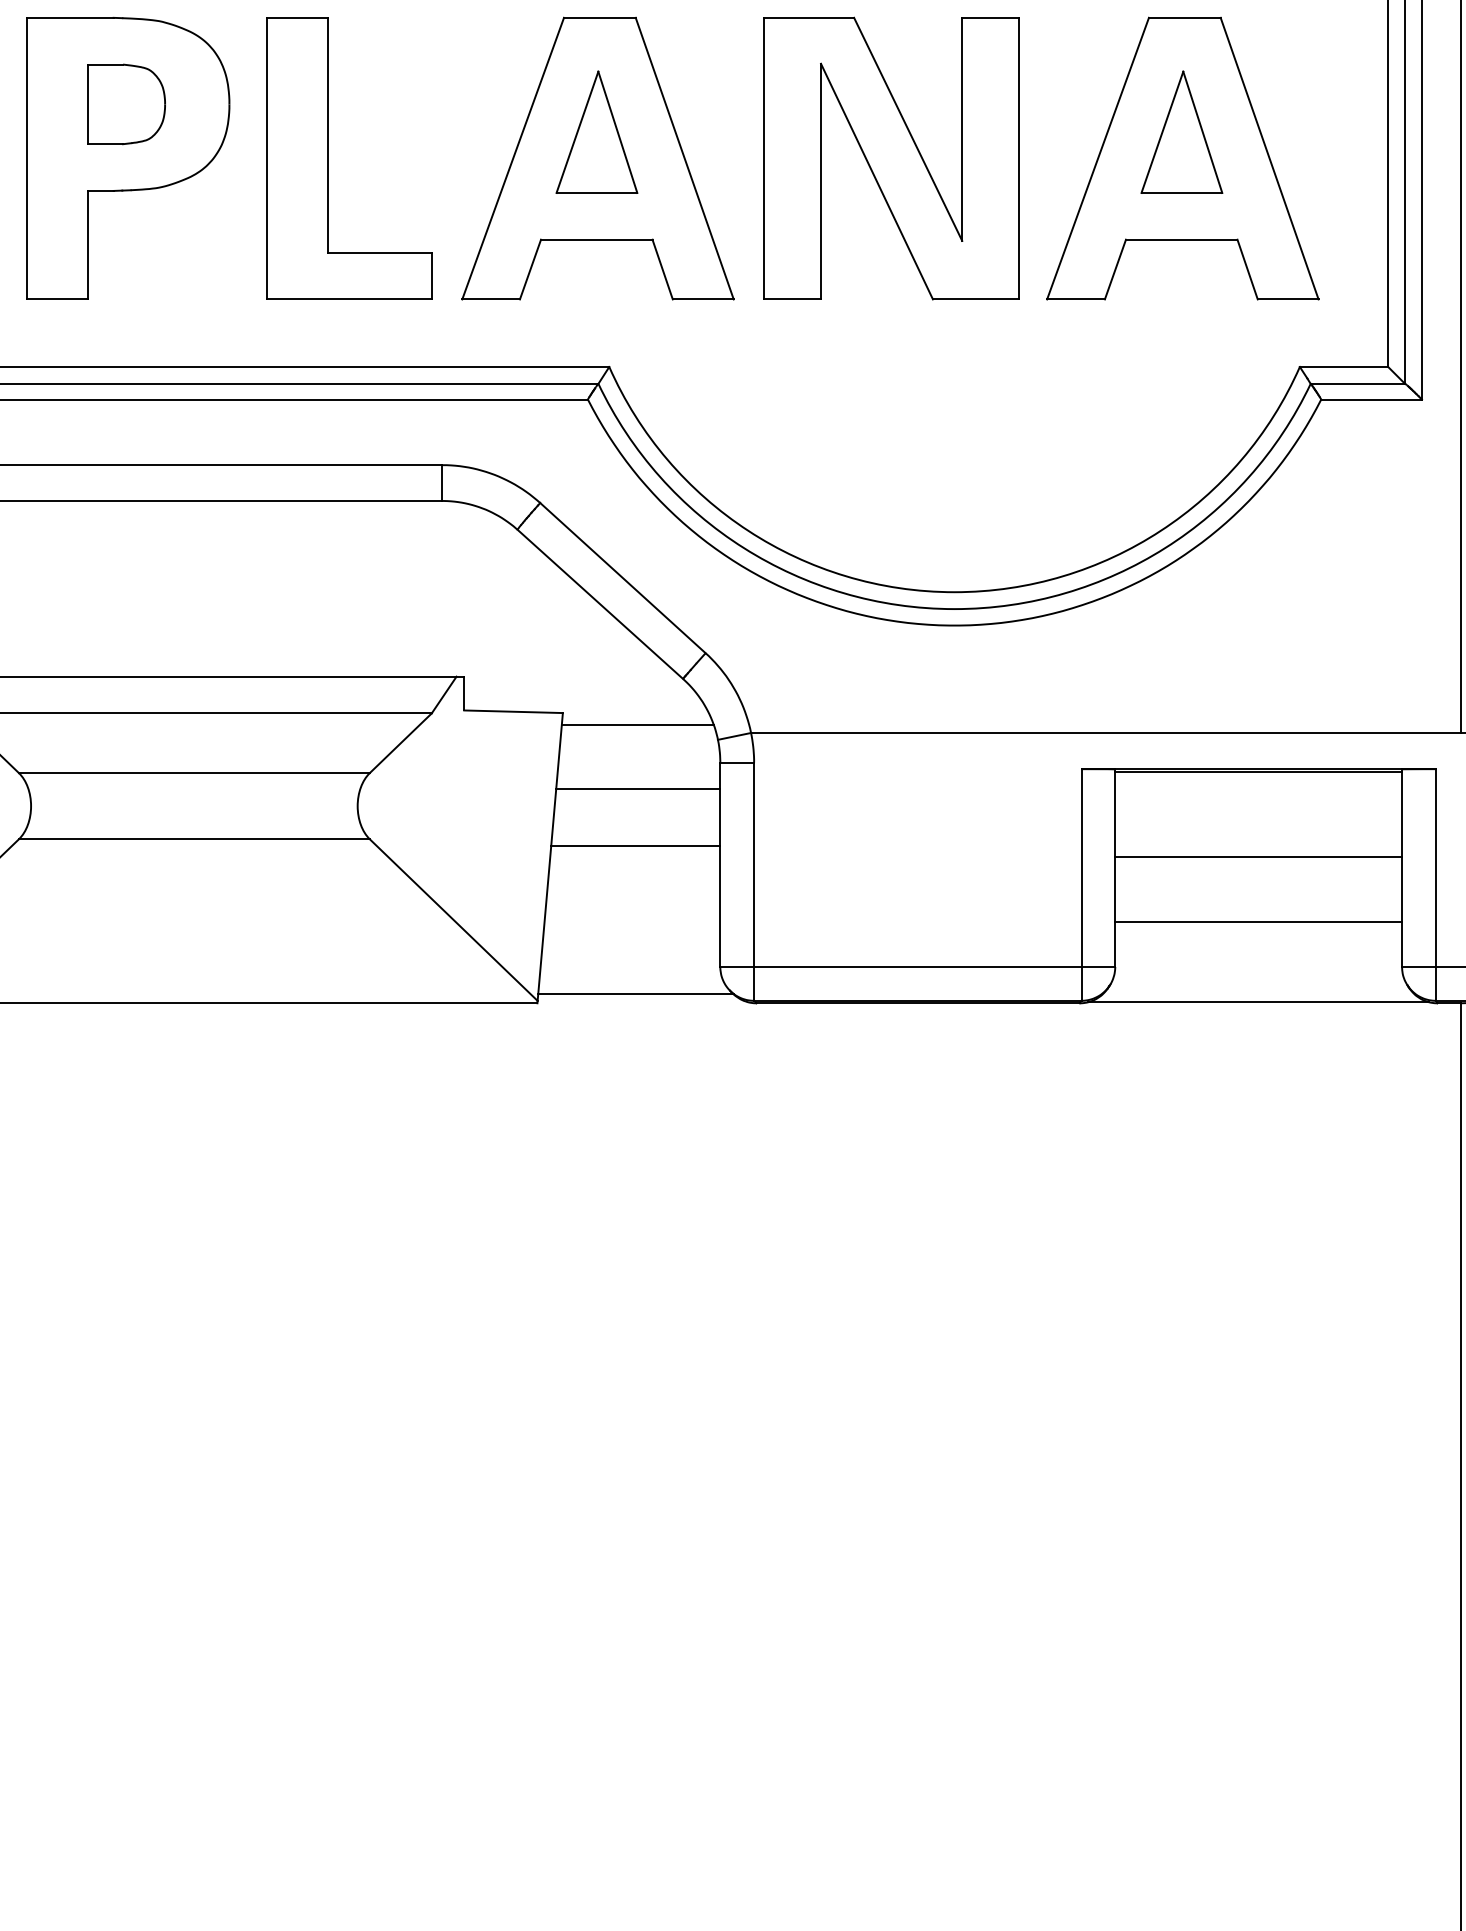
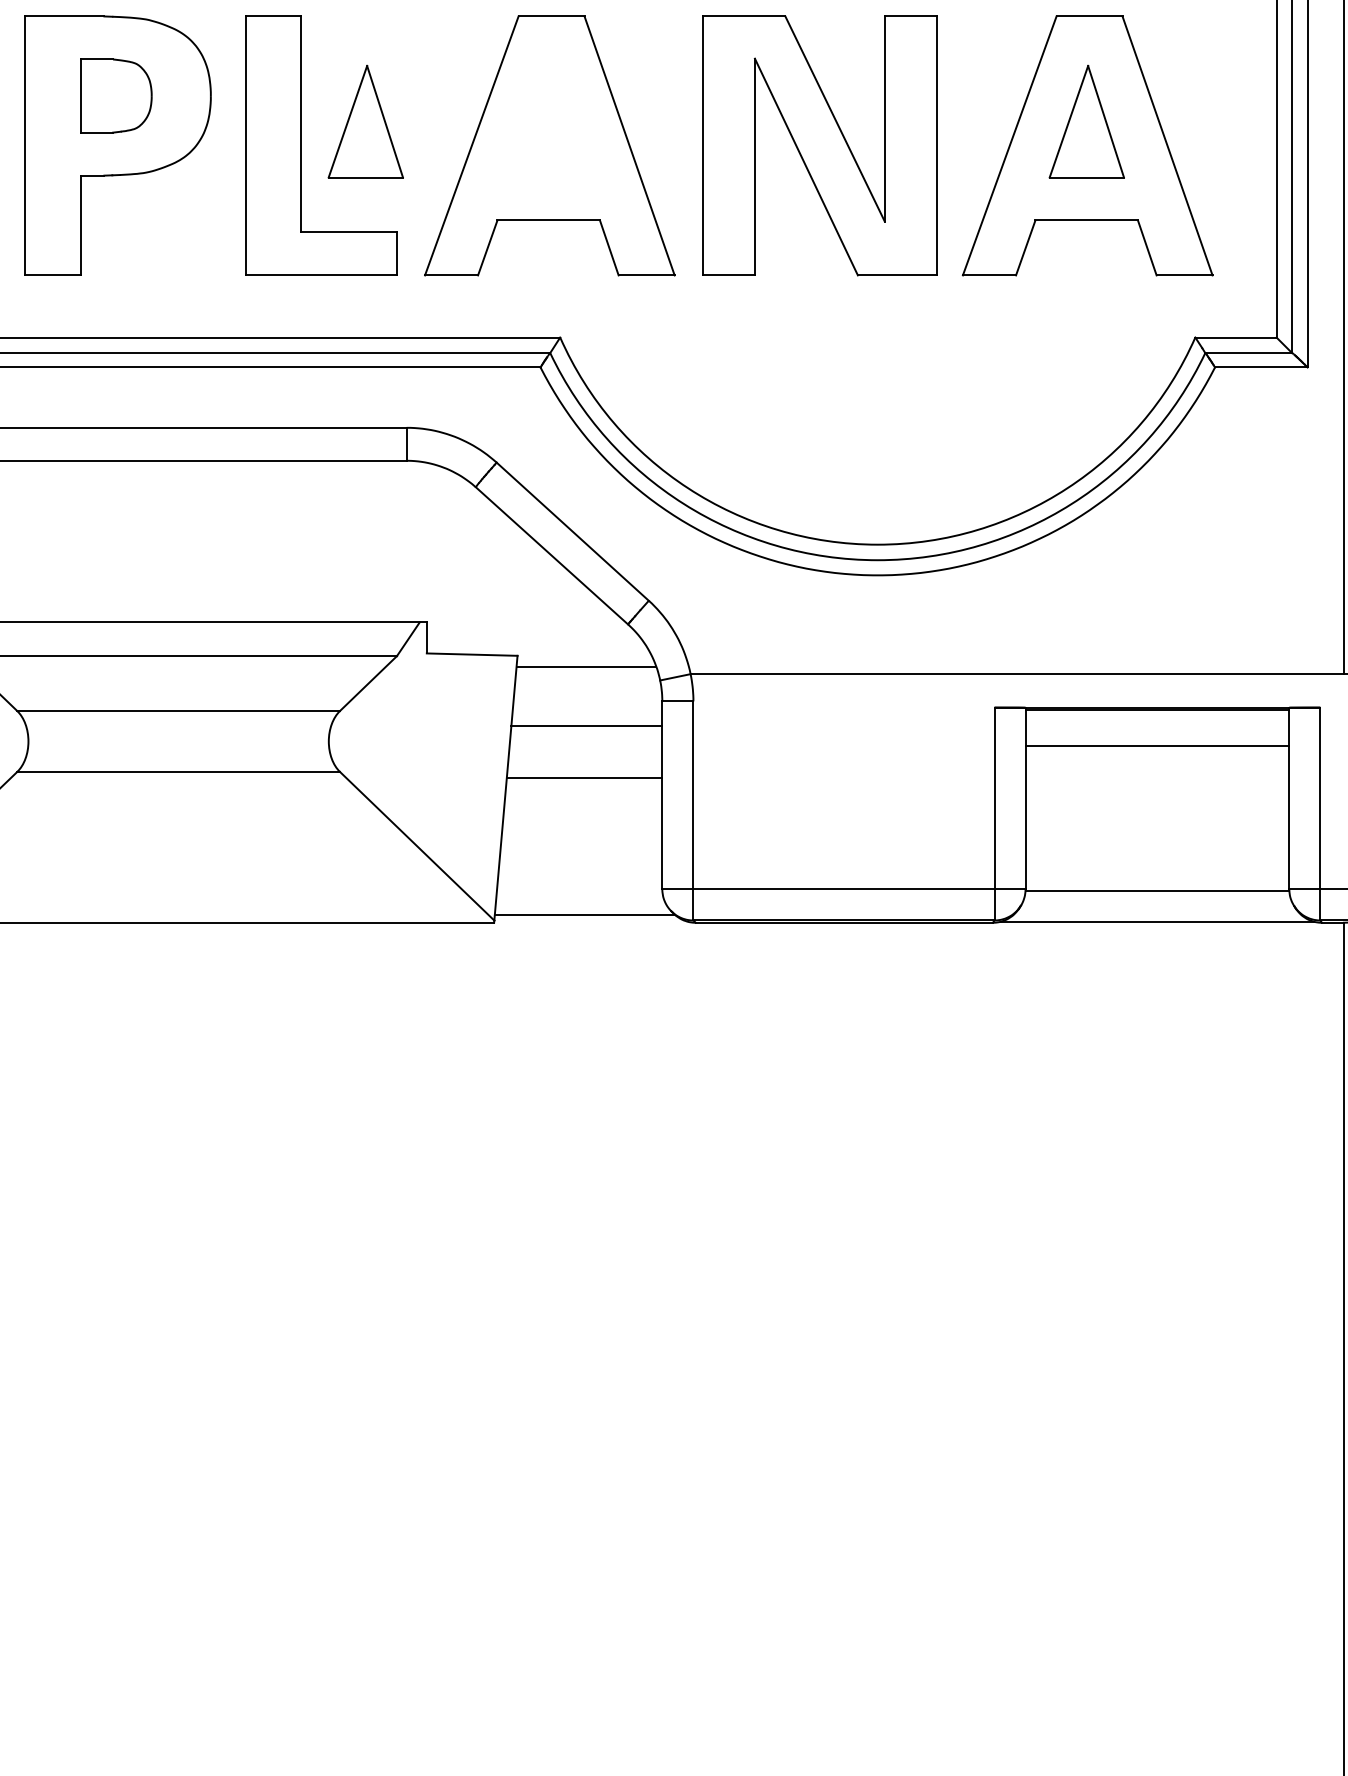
part: (596, 131) -> (365, 120), moved
line: (1258, 856) -> (1157, 745), moved
line: (1258, 921) -> (1157, 890), moved

